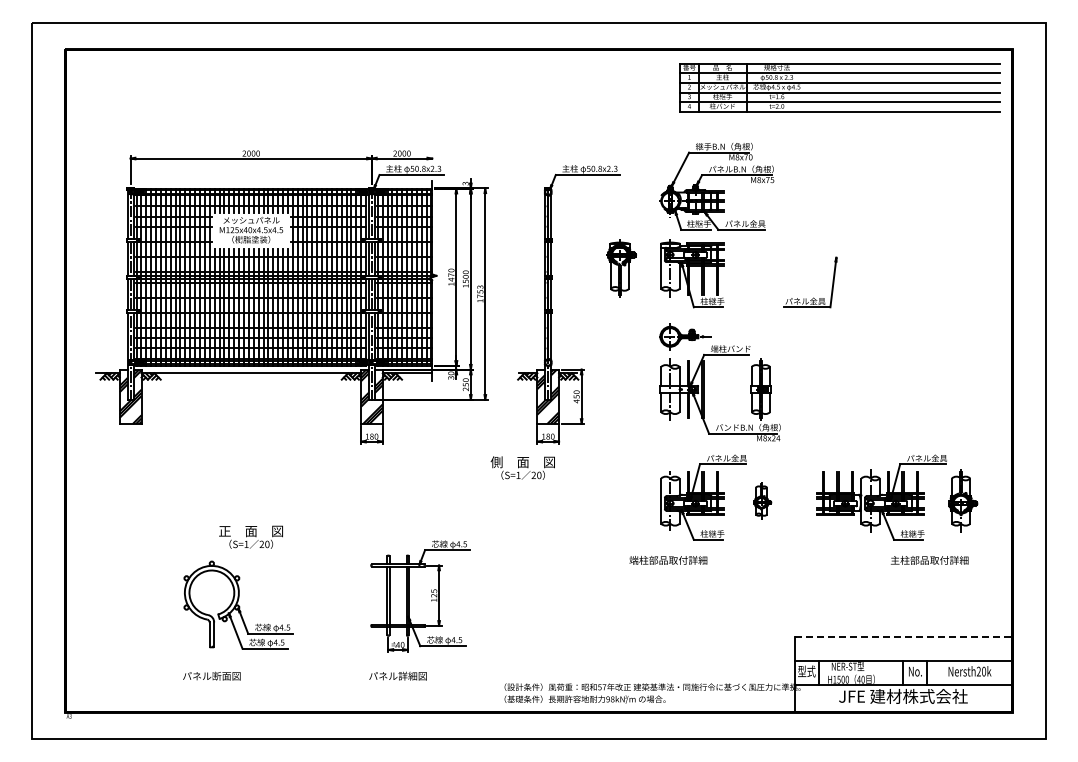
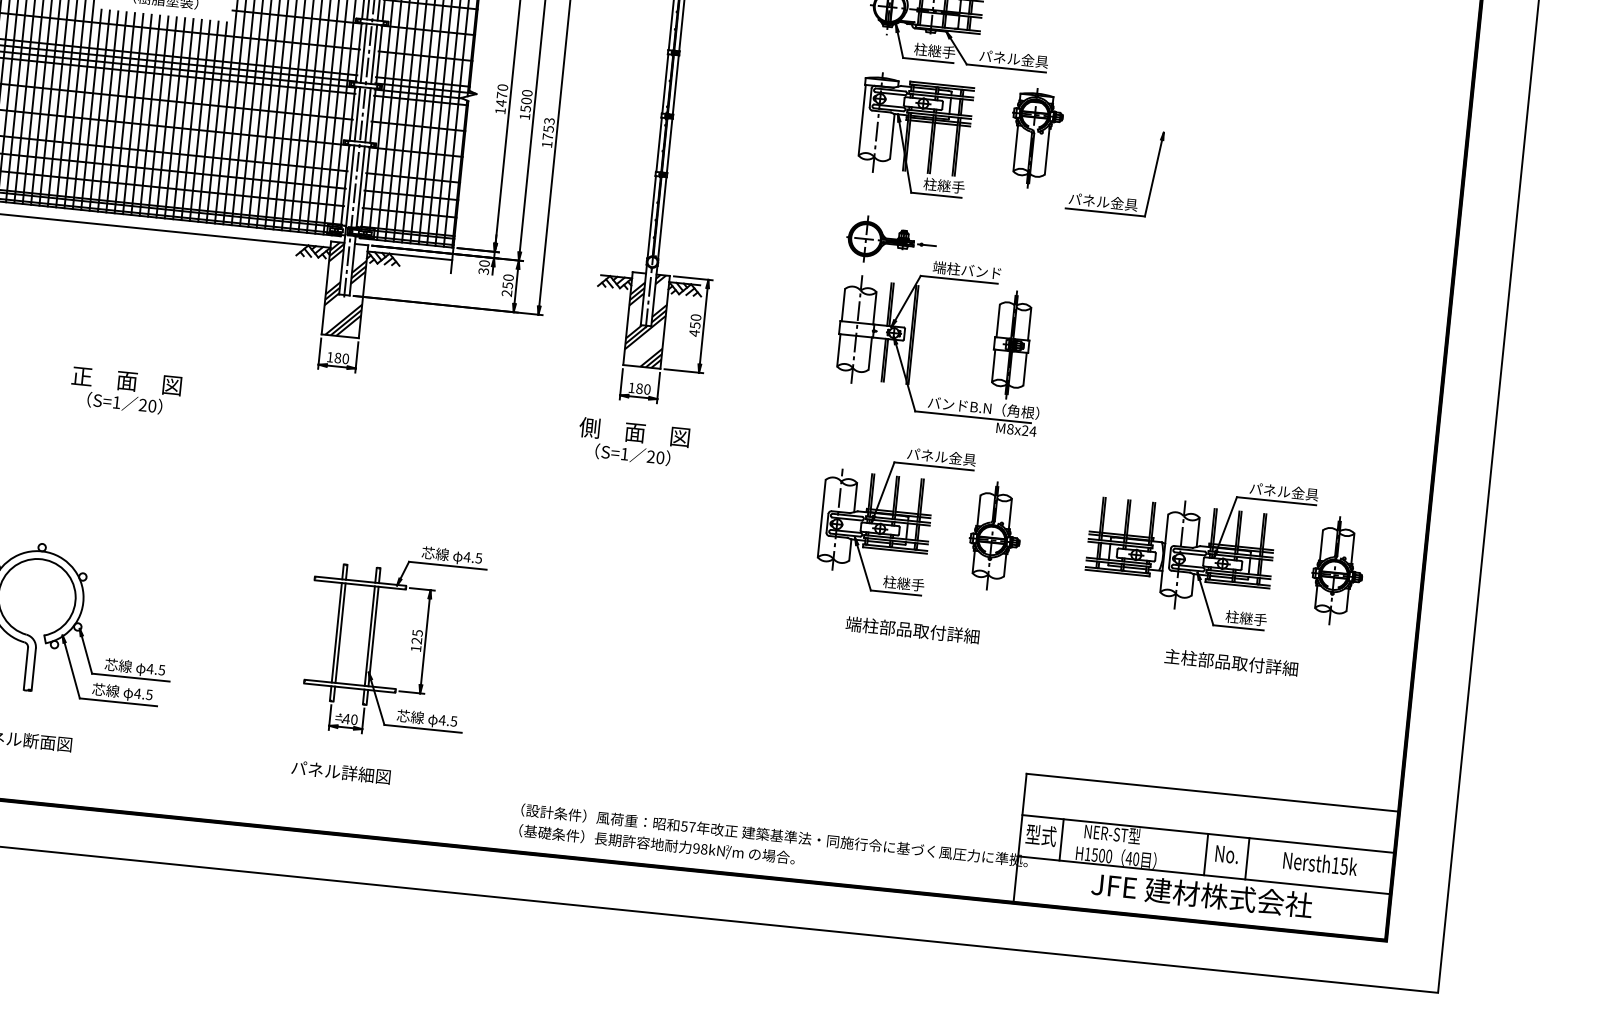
part: (621, 268) -> (1035, 138), moved
text: (522, 467) -> (633, 441), moved
part: (762, 500) -> (995, 535), size x1.67
text: (250, 536) -> (124, 389), moved
text: (668, 560) -> (912, 630), moved
text: (929, 560) -> (1231, 662), moved
line: (903, 636) -> (1212, 792), dashed -> solid
text: (981, 671) -> (1340, 865), Nersth20k -> Nersth15k

